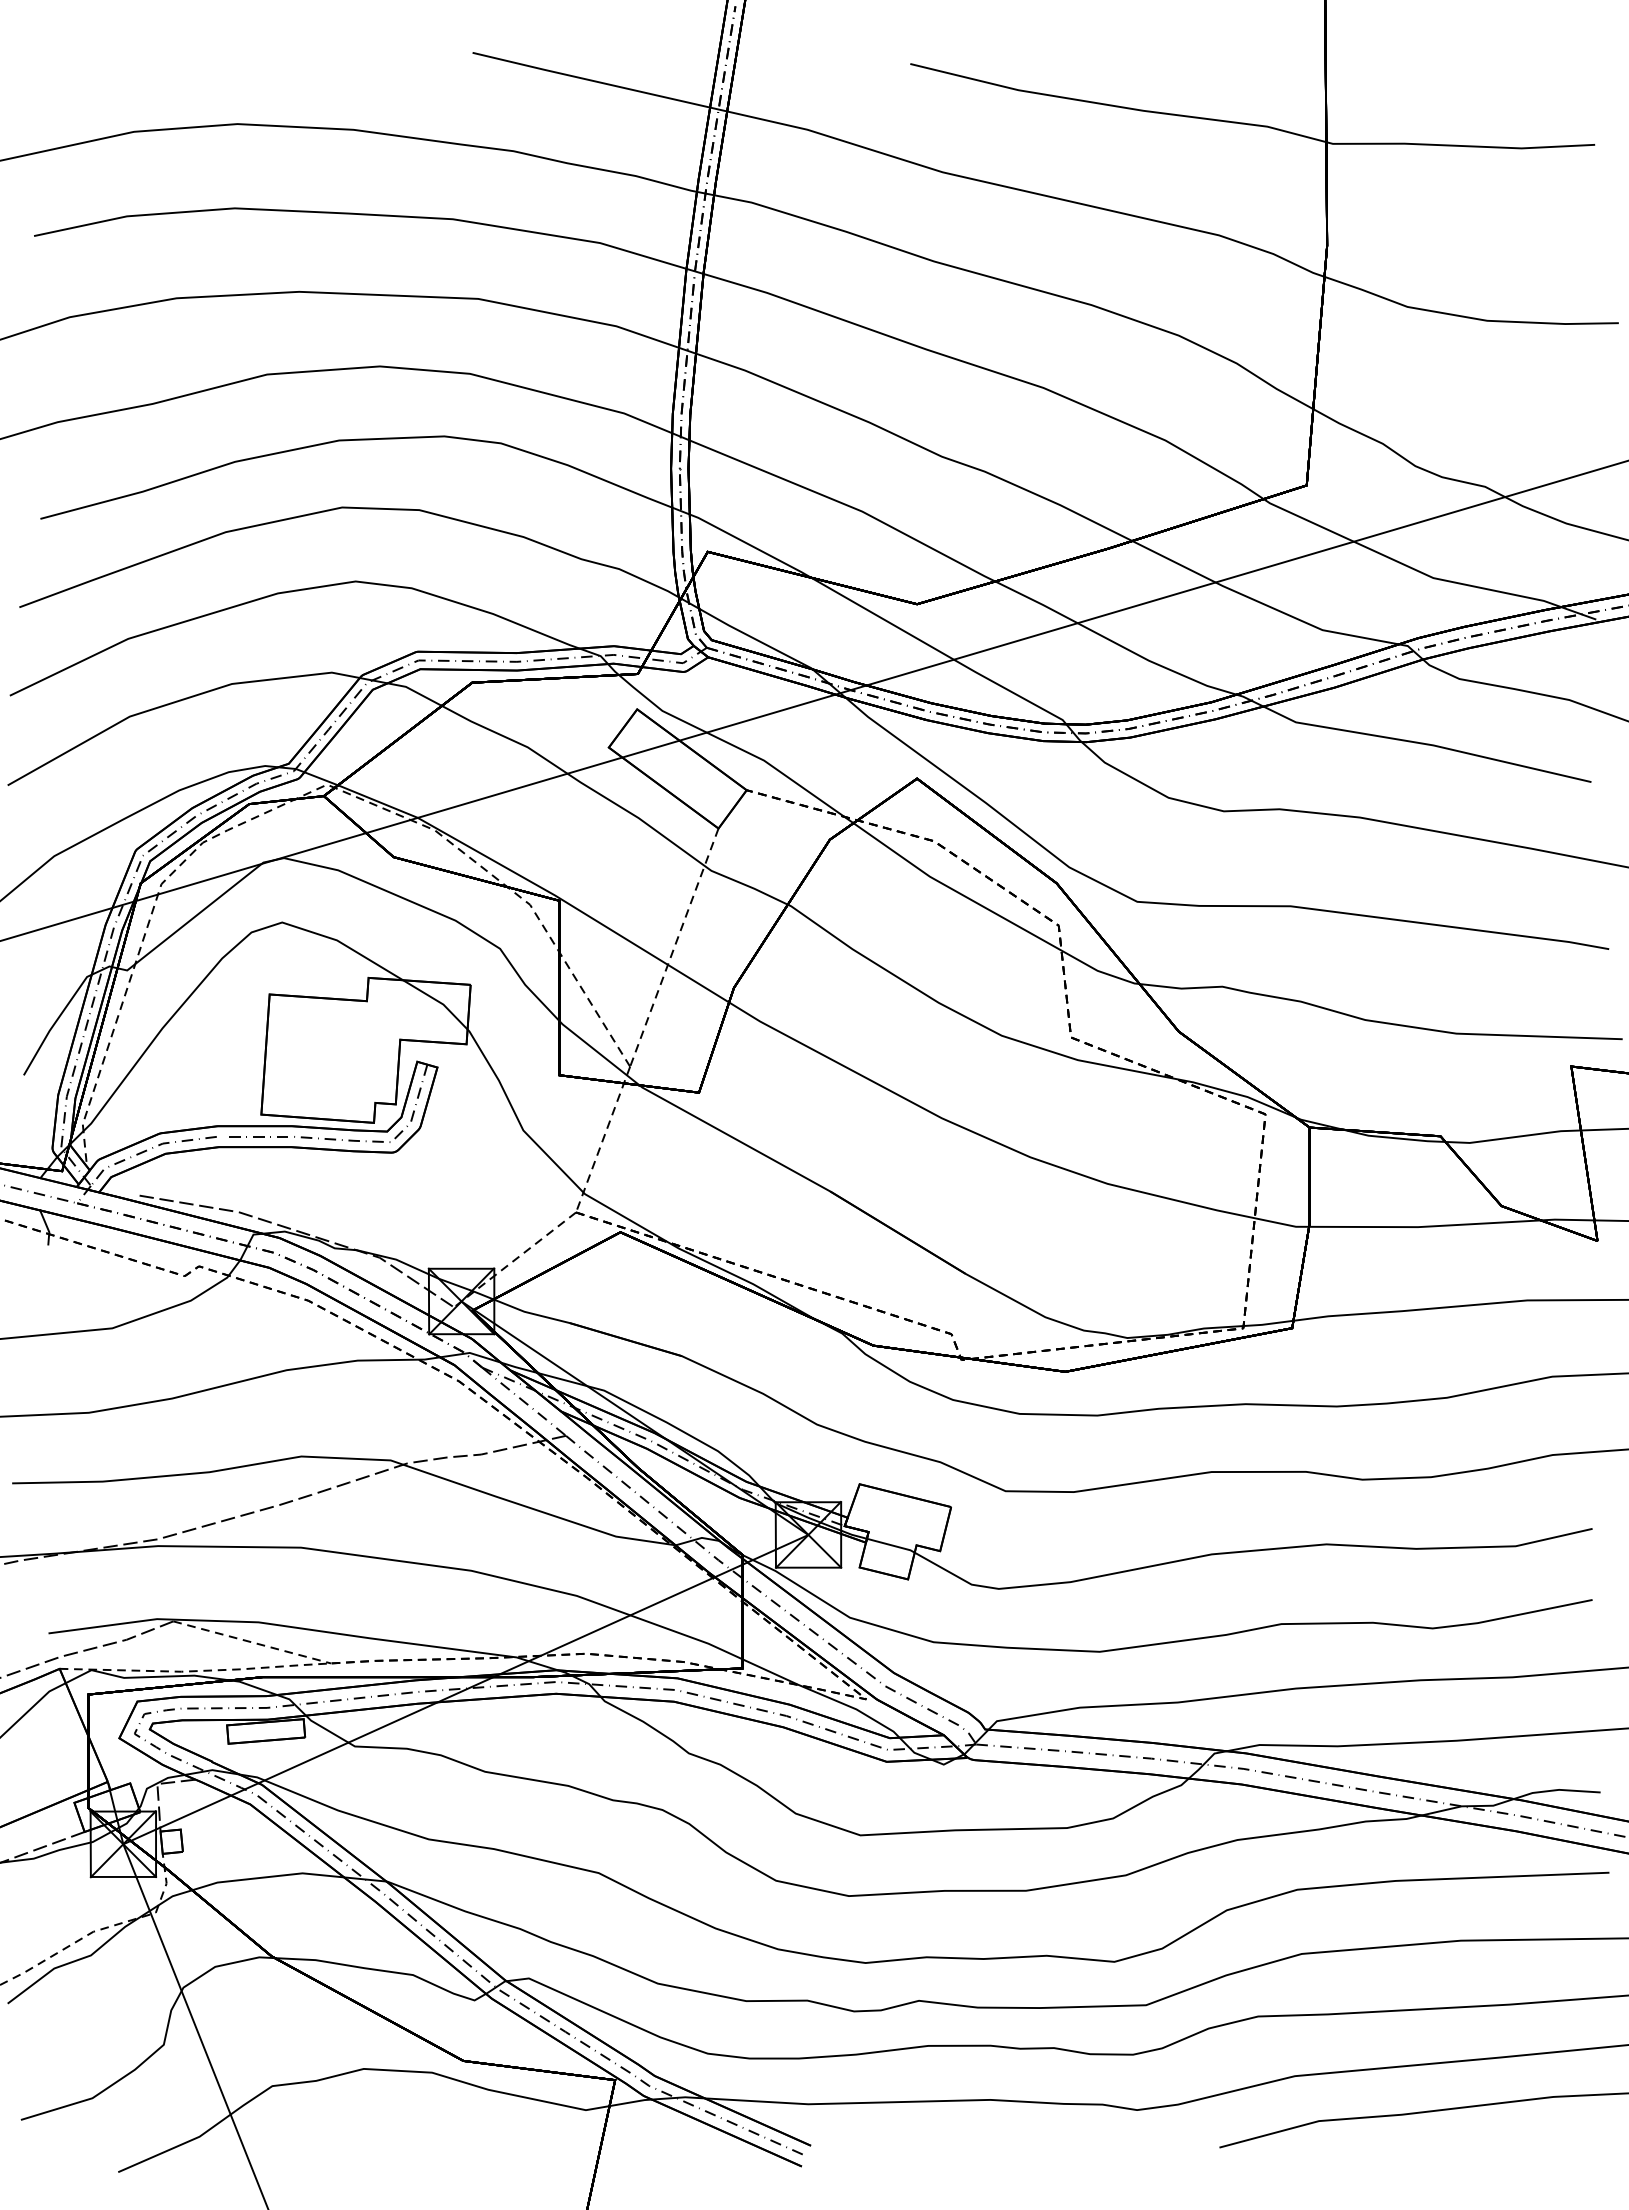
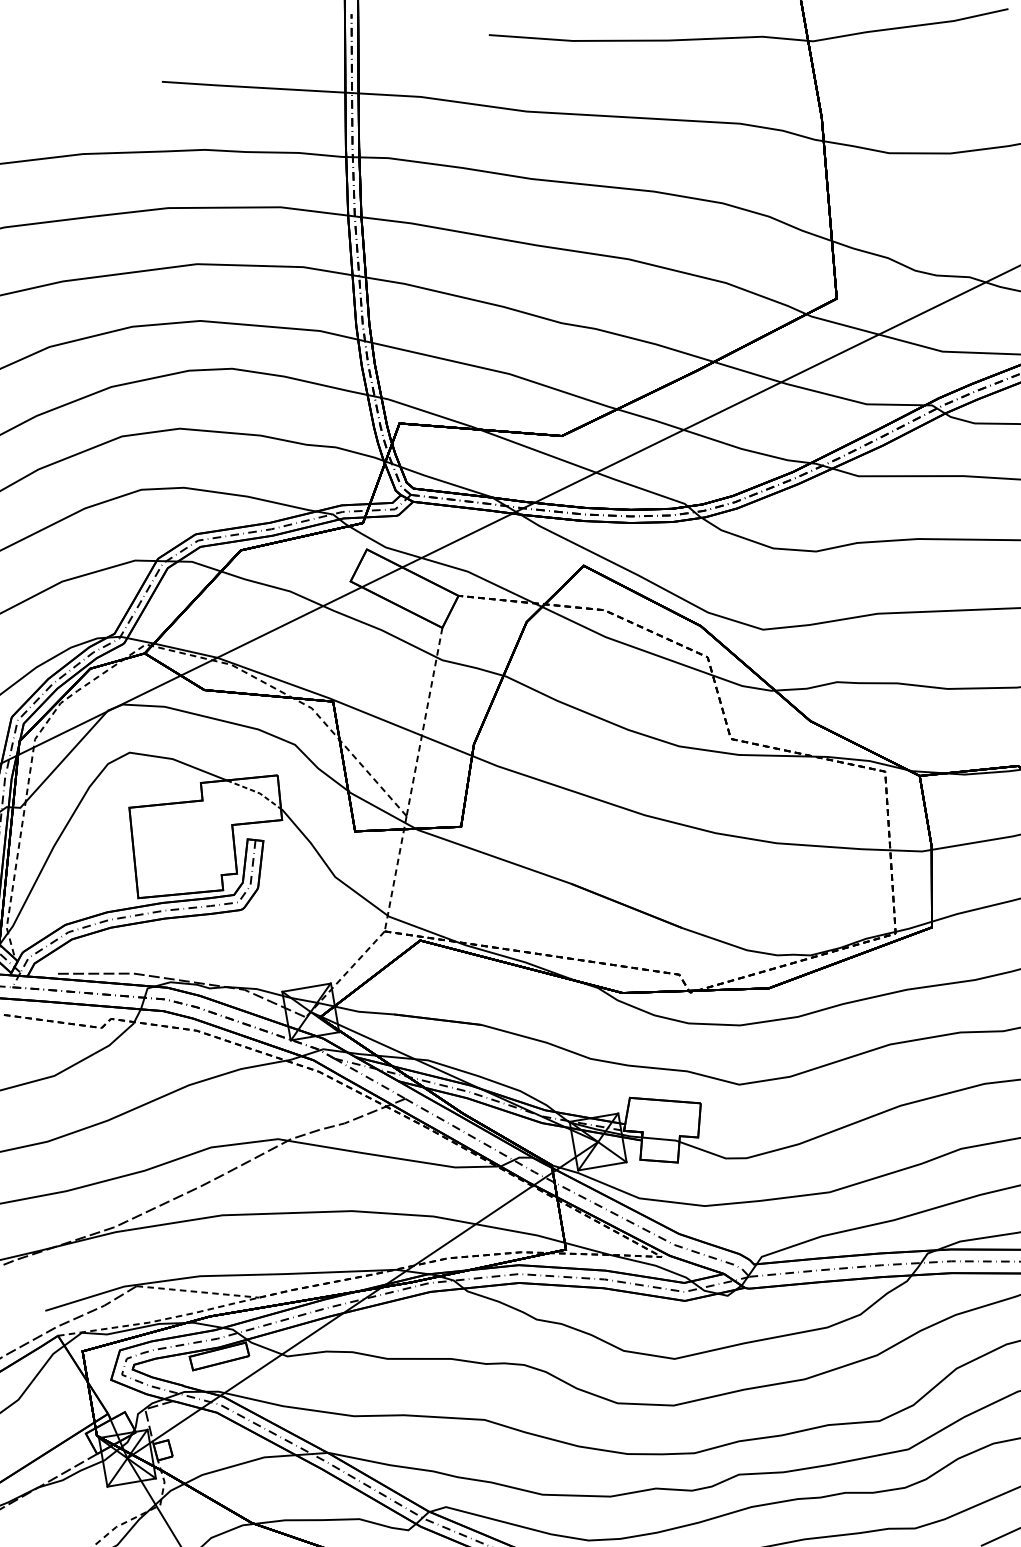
line: (438, 1001) -> (255, 791), solid -> dashed

